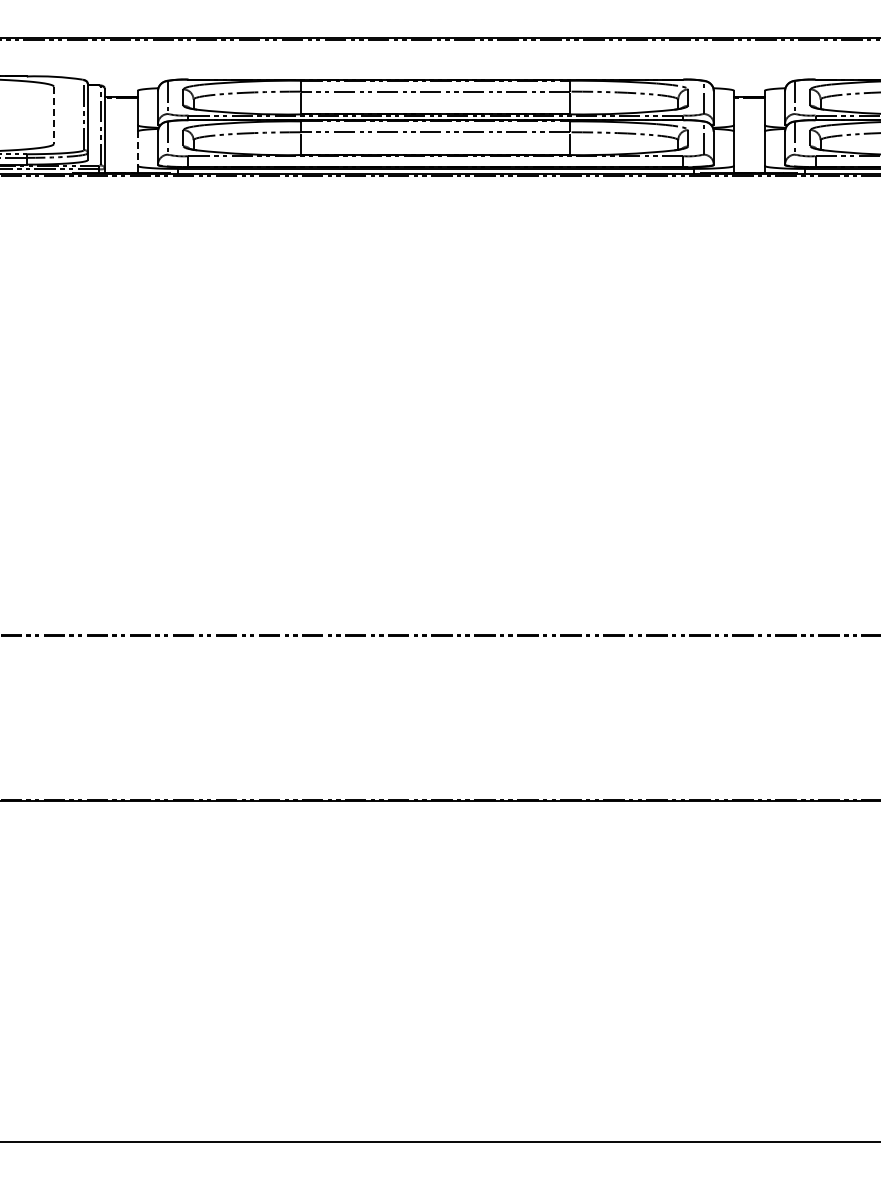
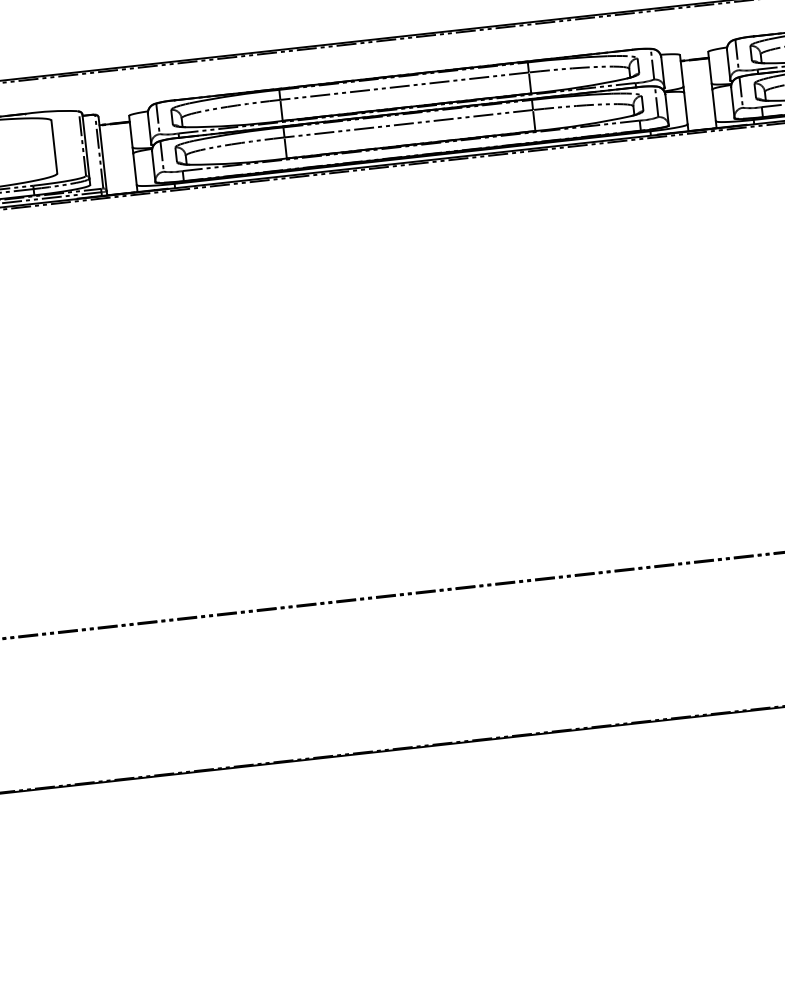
line: (53, 115) -> (53, 147), dashed -> solid
line: (137, 149) -> (134, 170), dashed -> solid

